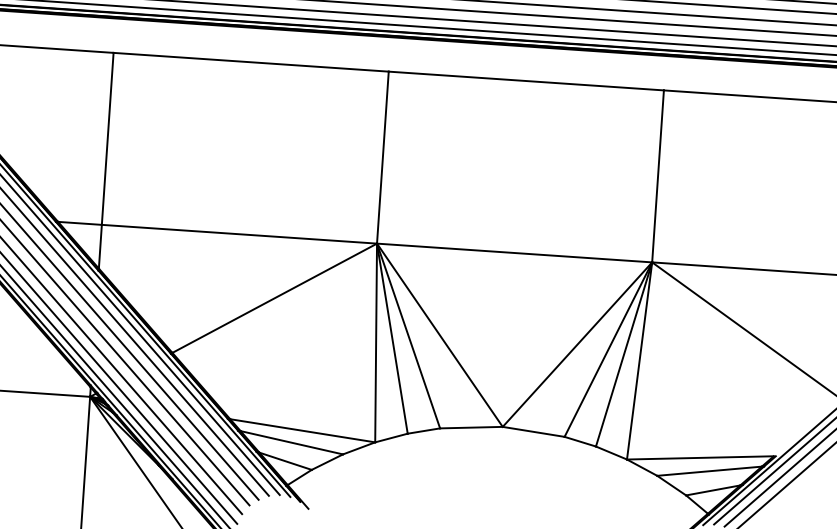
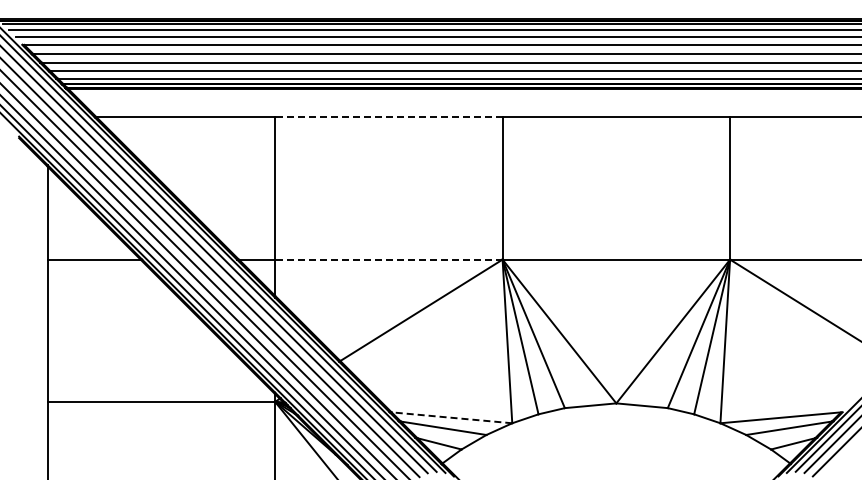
line: (250, 62) -> (388, 117), solid -> dashed
line: (239, 234) -> (388, 259), solid -> dashed
line: (302, 430) -> (451, 417), solid -> dashed

